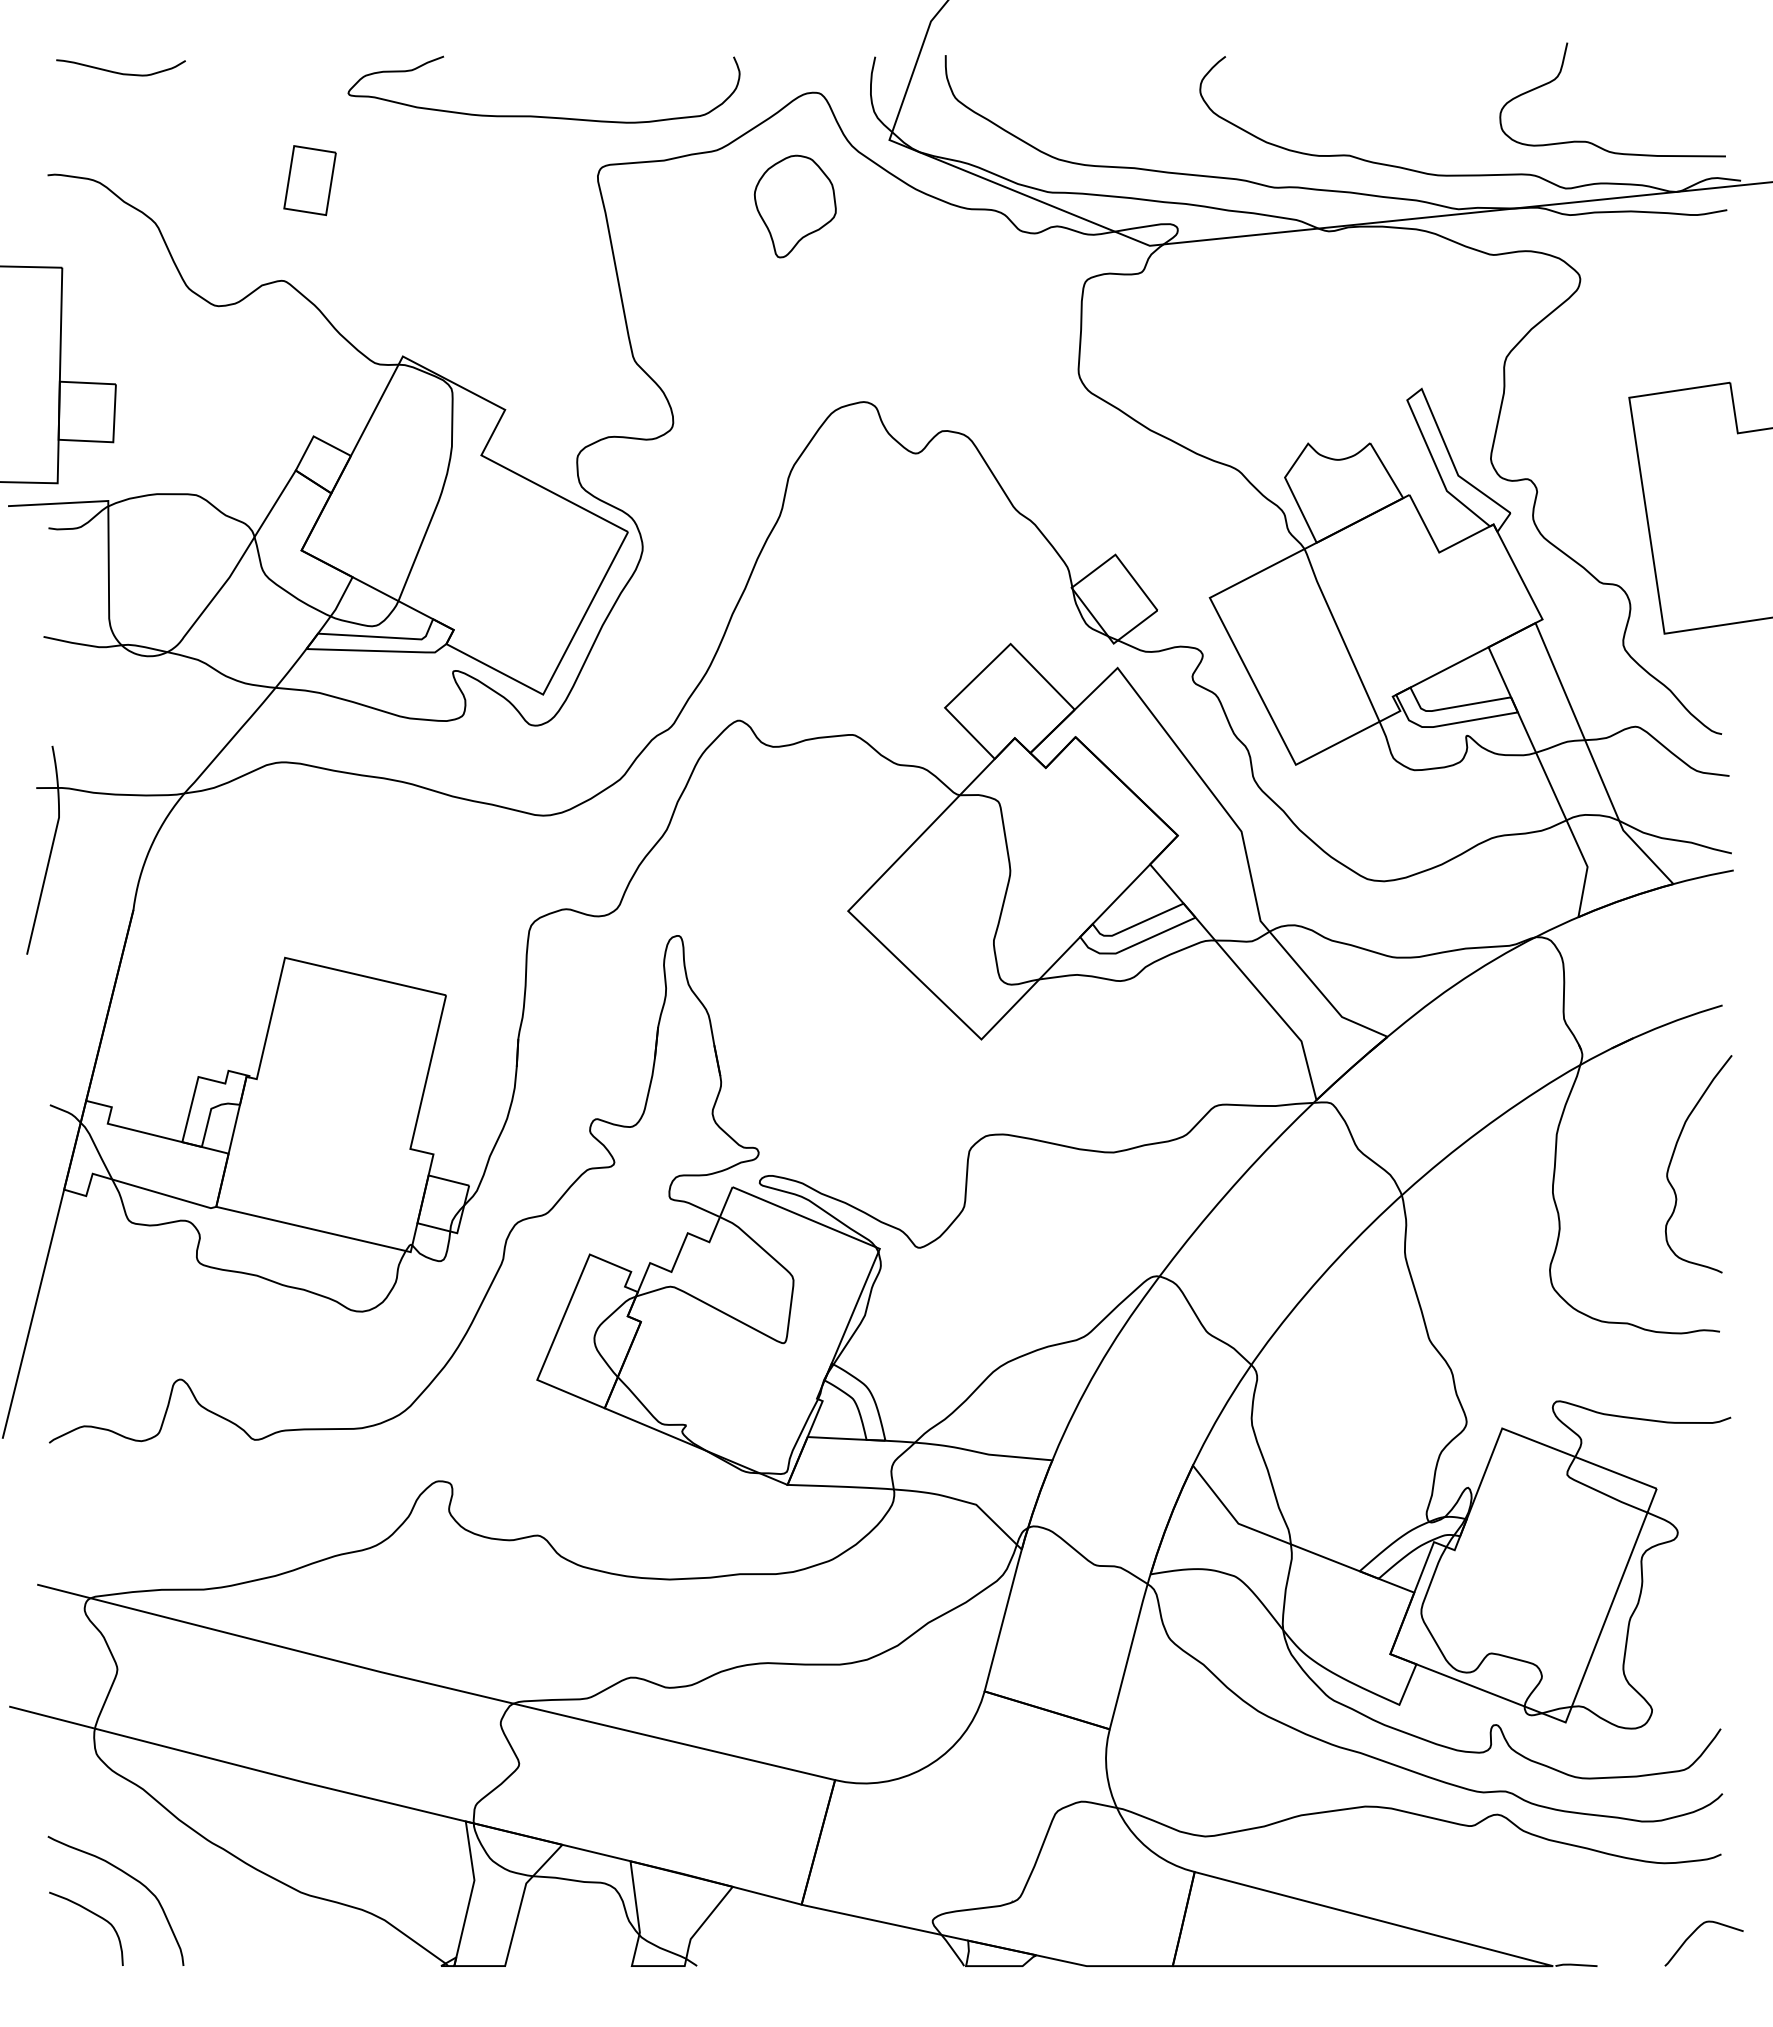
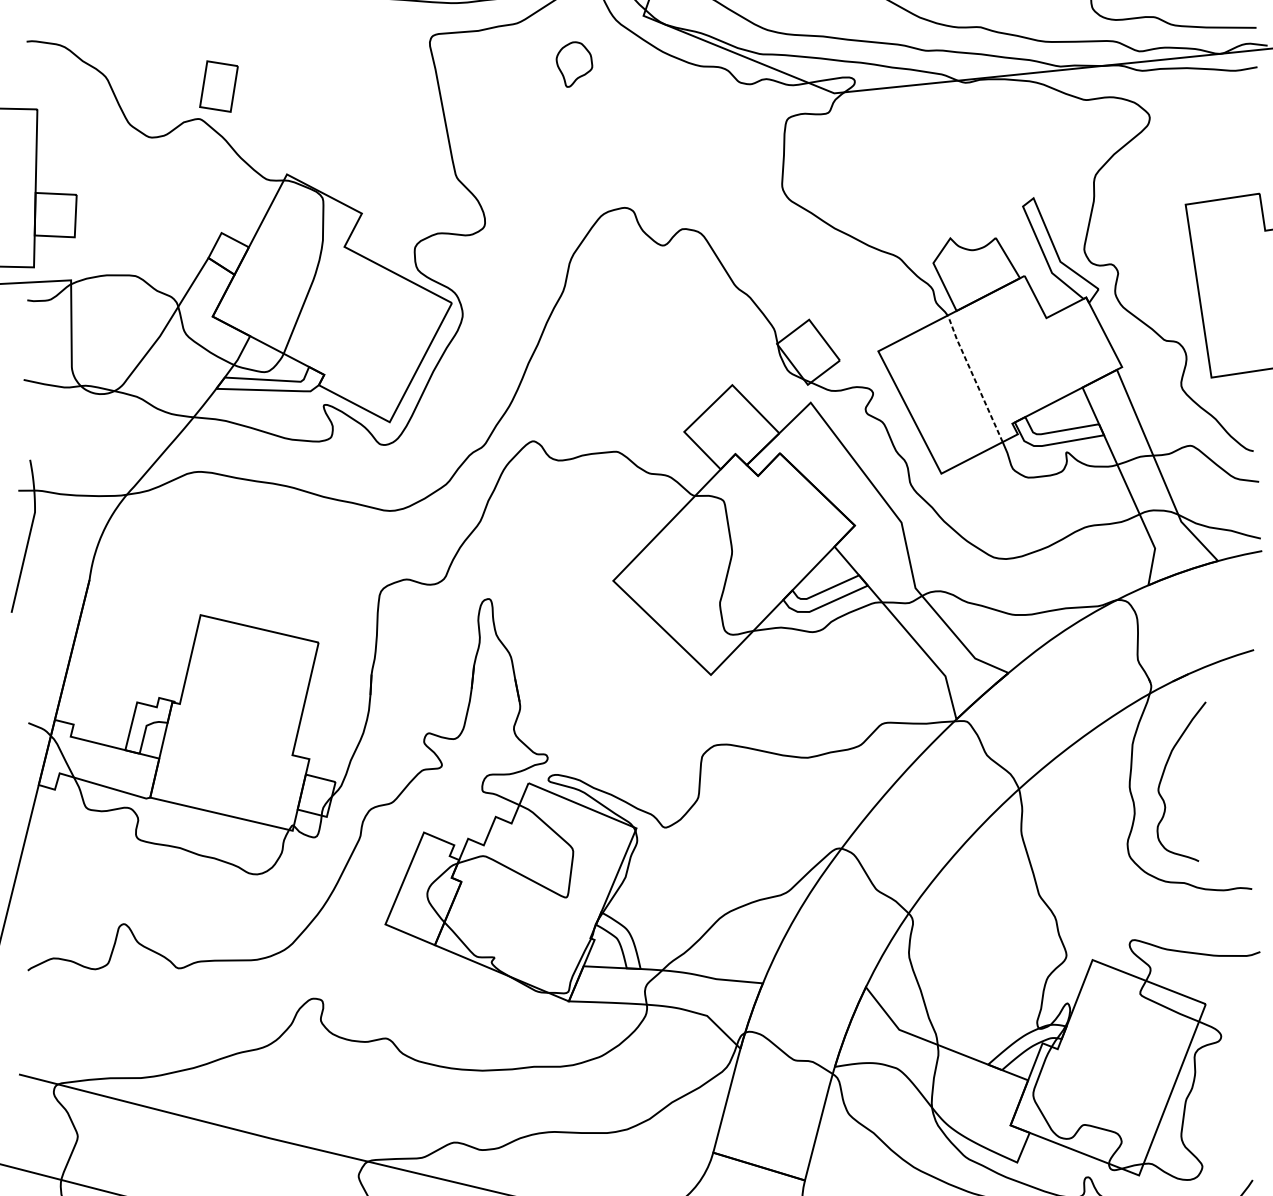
part: (309, 180) -> (218, 86), moved
part: (794, 206) -> (573, 64), size x0.6
line: (1340, 634) -> (974, 378), solid -> dashed
curve: (1673, 1156) -> (1163, 776), moved

